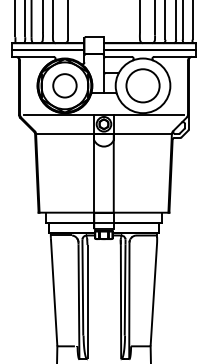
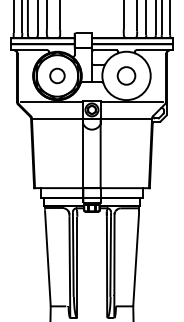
circle: (64, 85) -> (57, 75), size x0.7
circle: (142, 85) -> (126, 75), size x0.6

